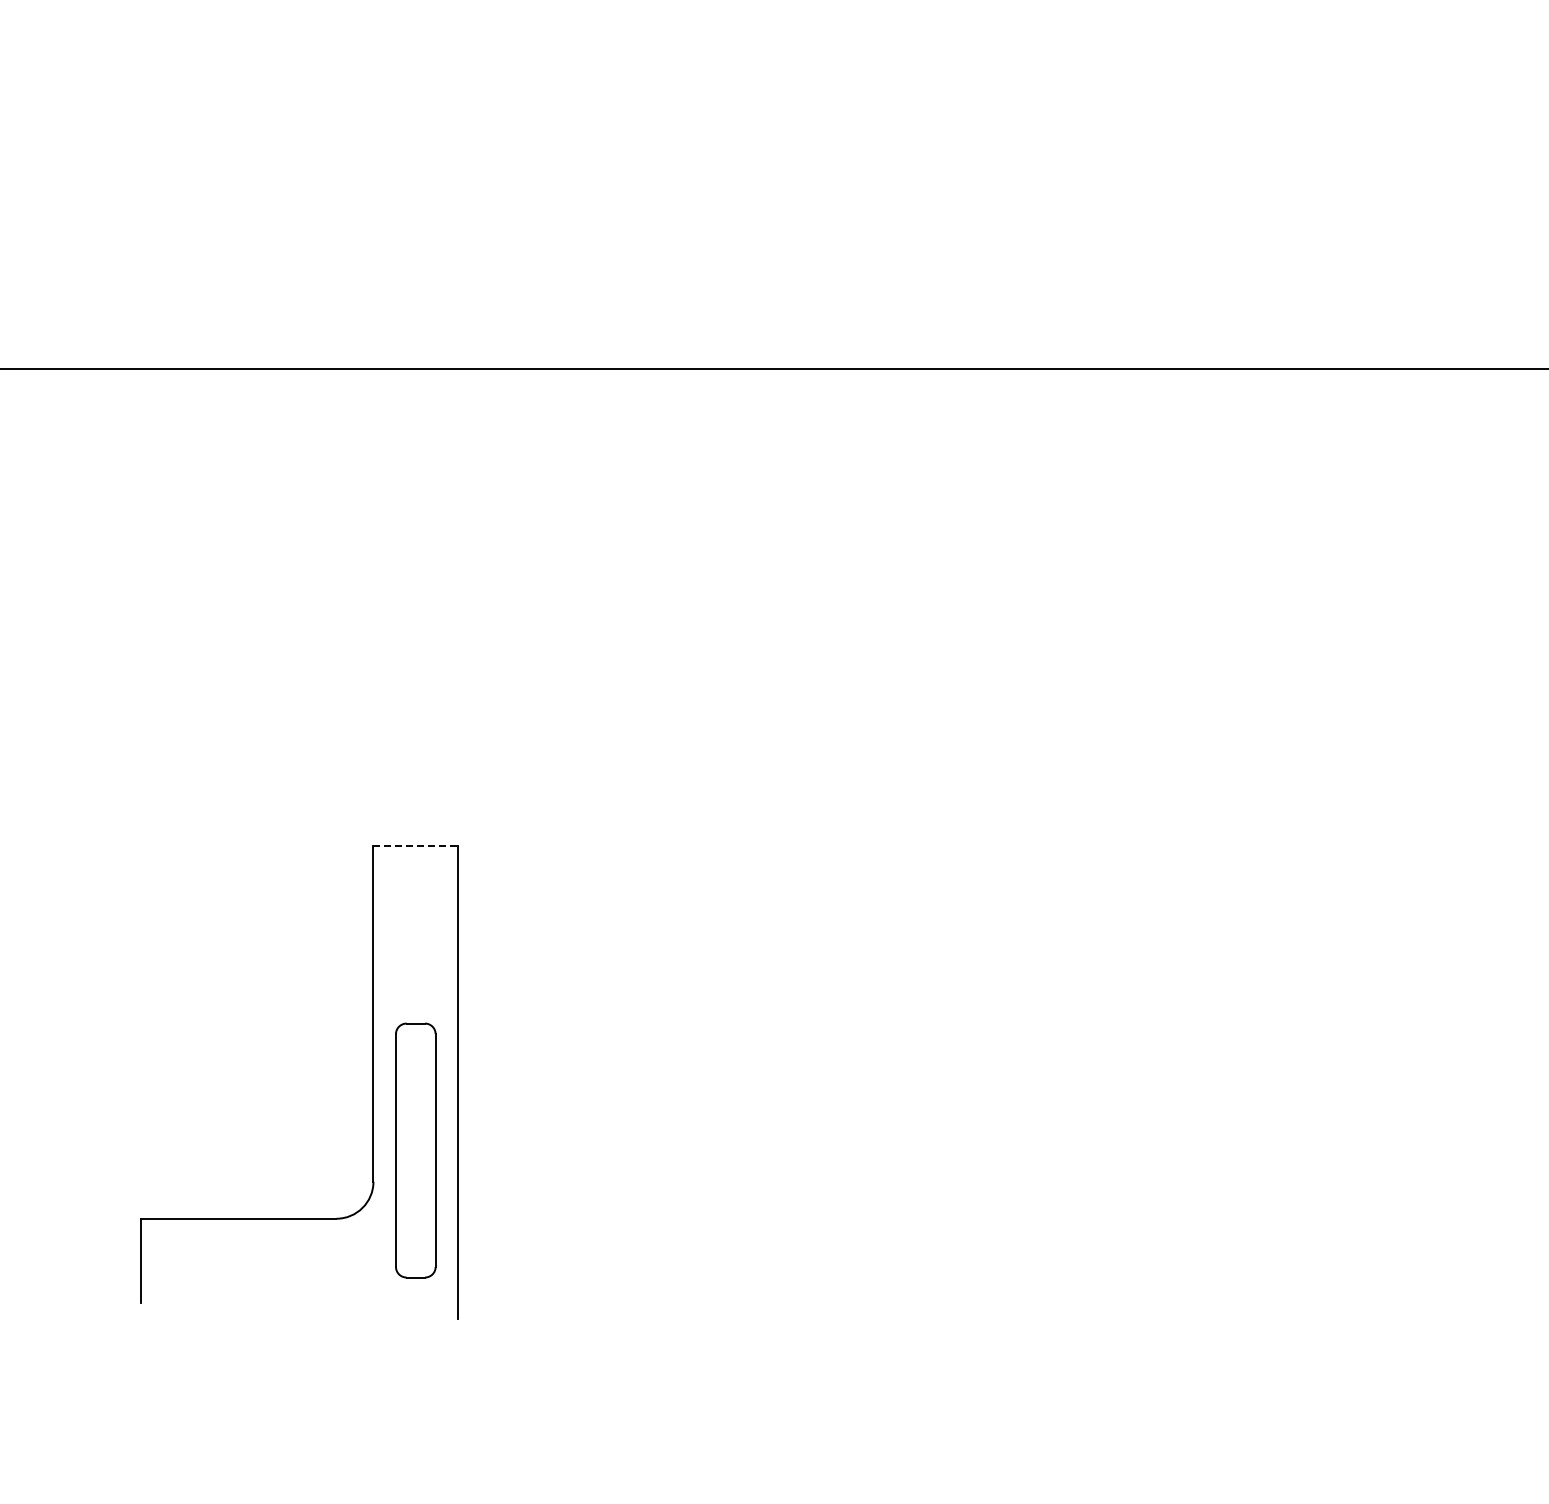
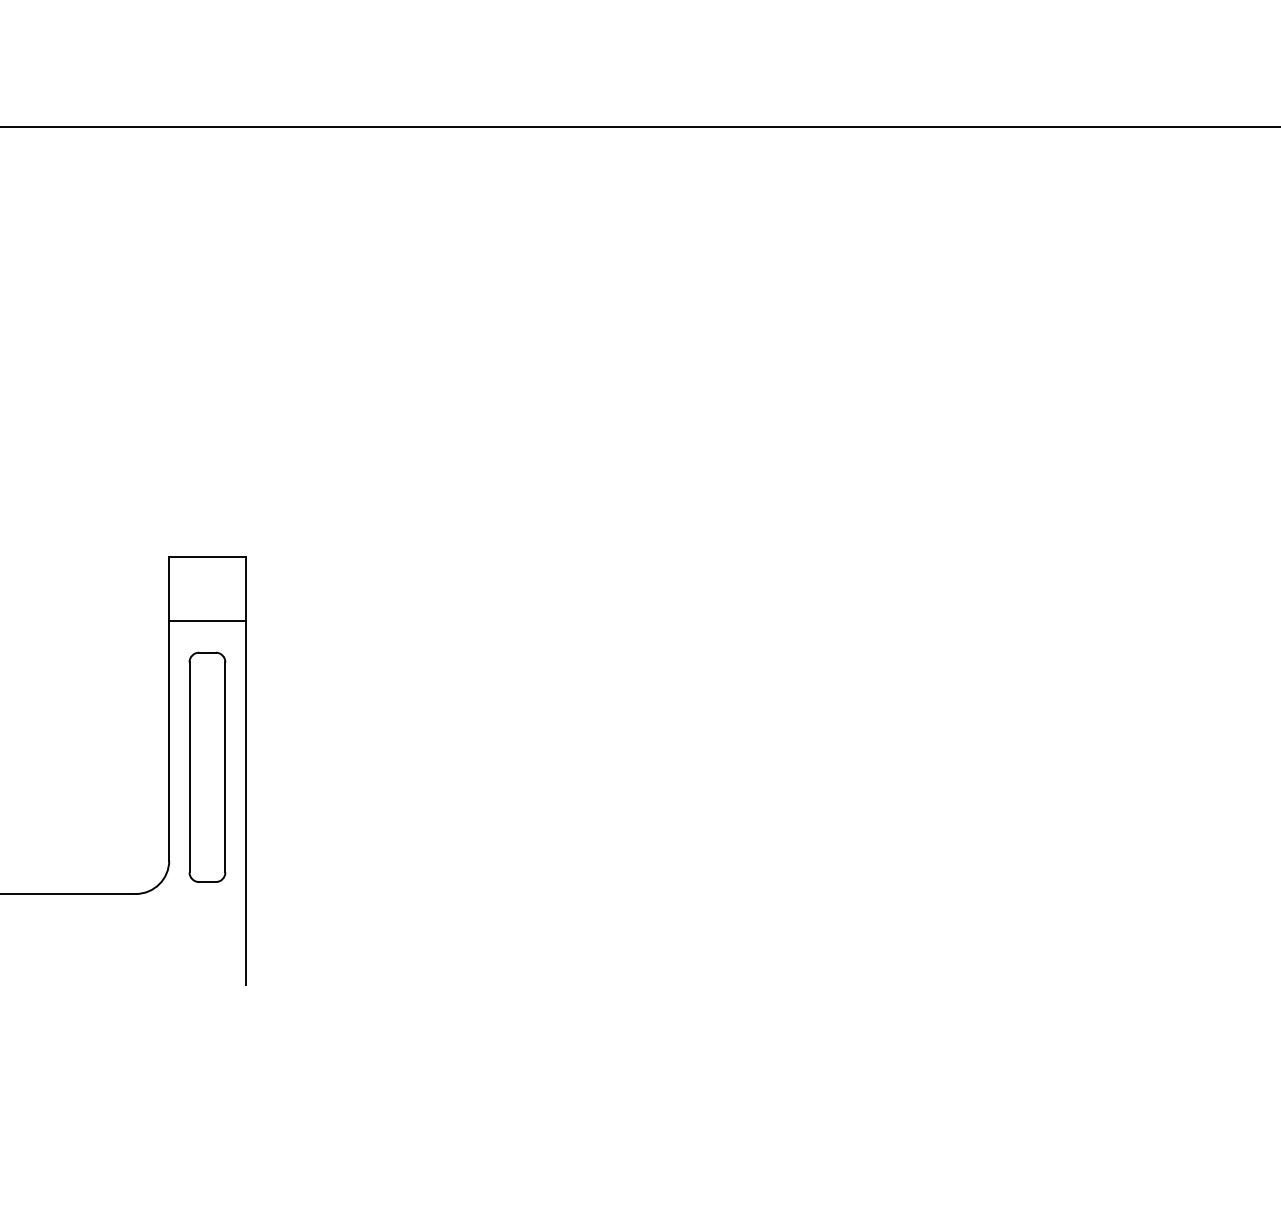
line: (416, 845) -> (208, 556), dashed -> solid
line: (415, 916) -> (207, 621), added
part: (415, 1150) -> (207, 767), moved

